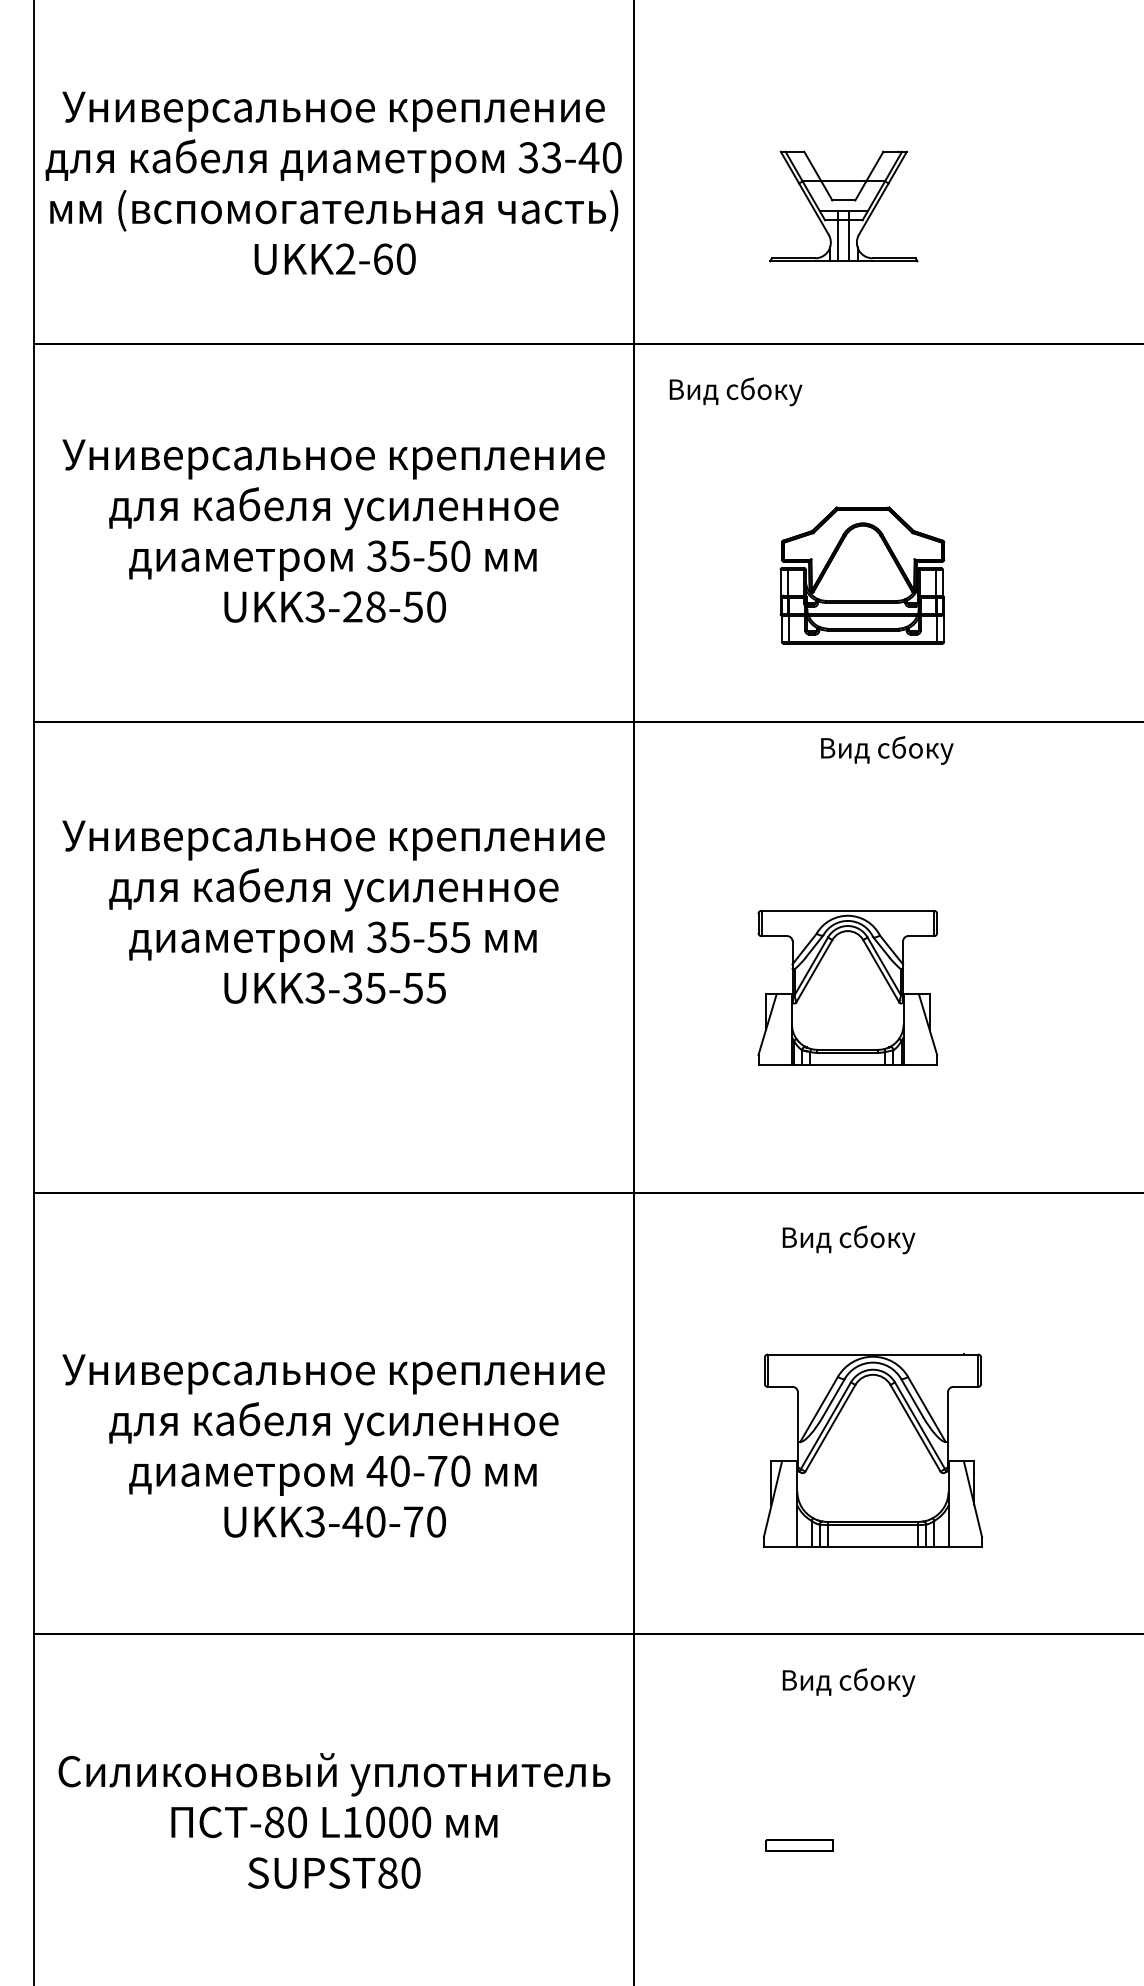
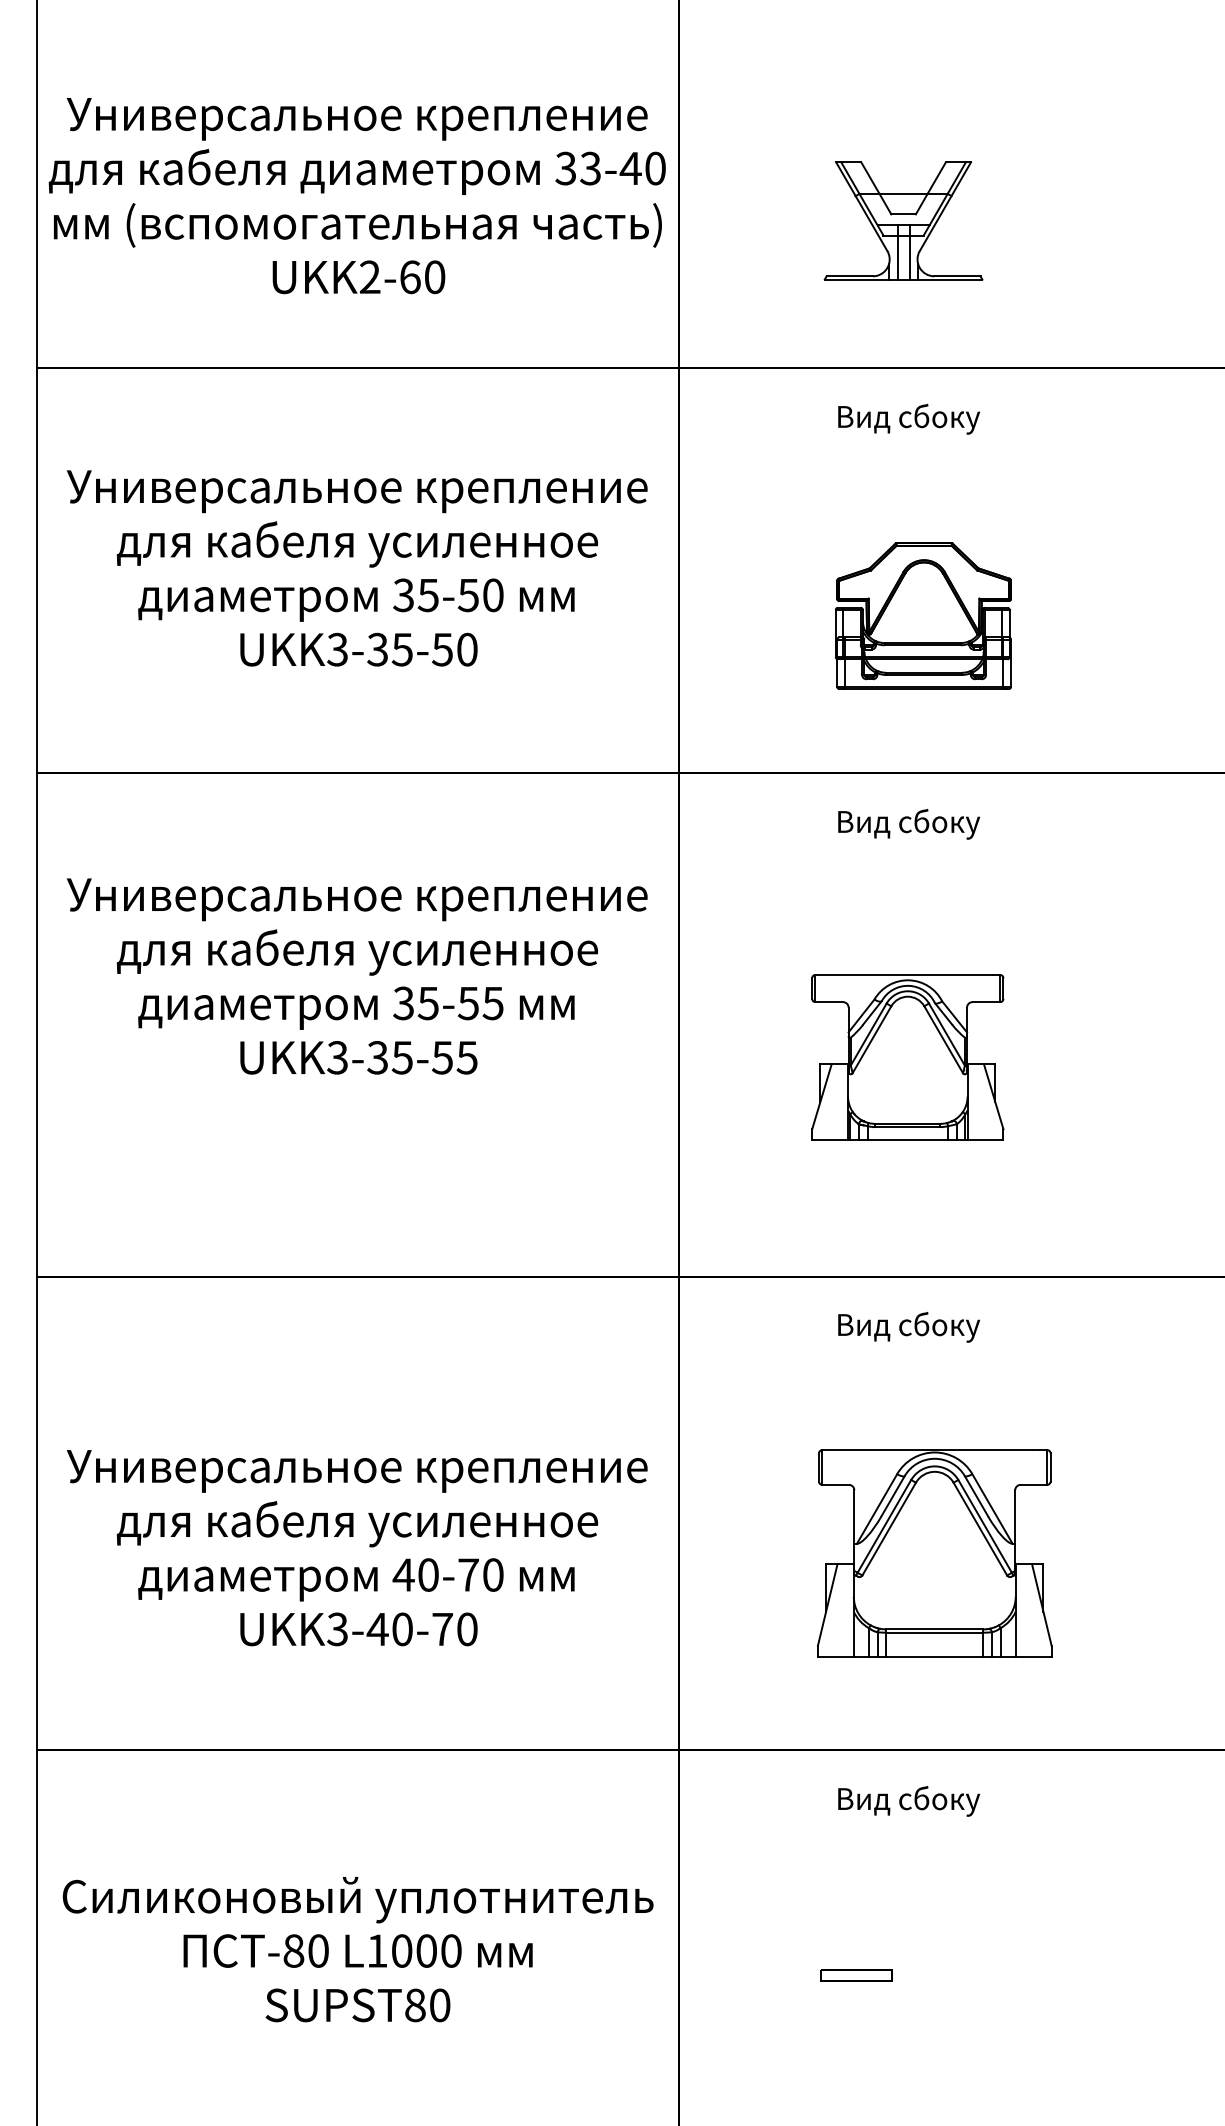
text: (735, 391) -> (908, 418), moved
text: (363, 606) -> (389, 649), UKK3-28-50 -> UKK3-35-50
text: (886, 749) -> (908, 823), moved

